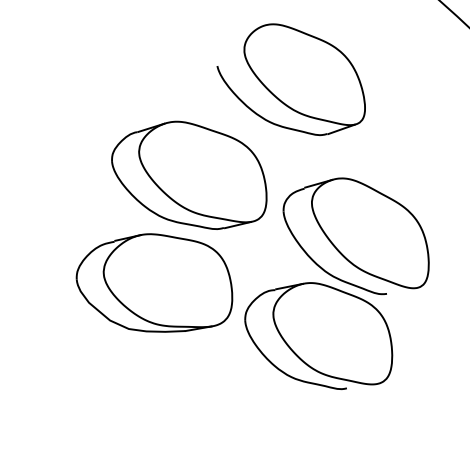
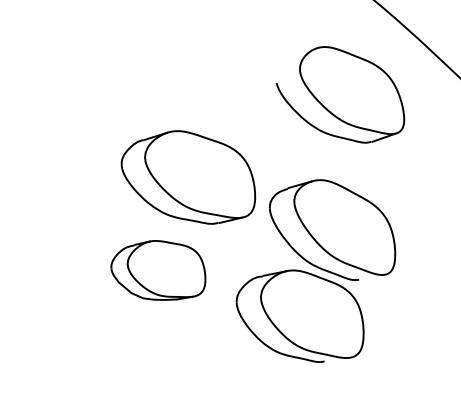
part: (291, 79) -> (340, 94), moved
part: (154, 283) -> (158, 270), size x0.7

